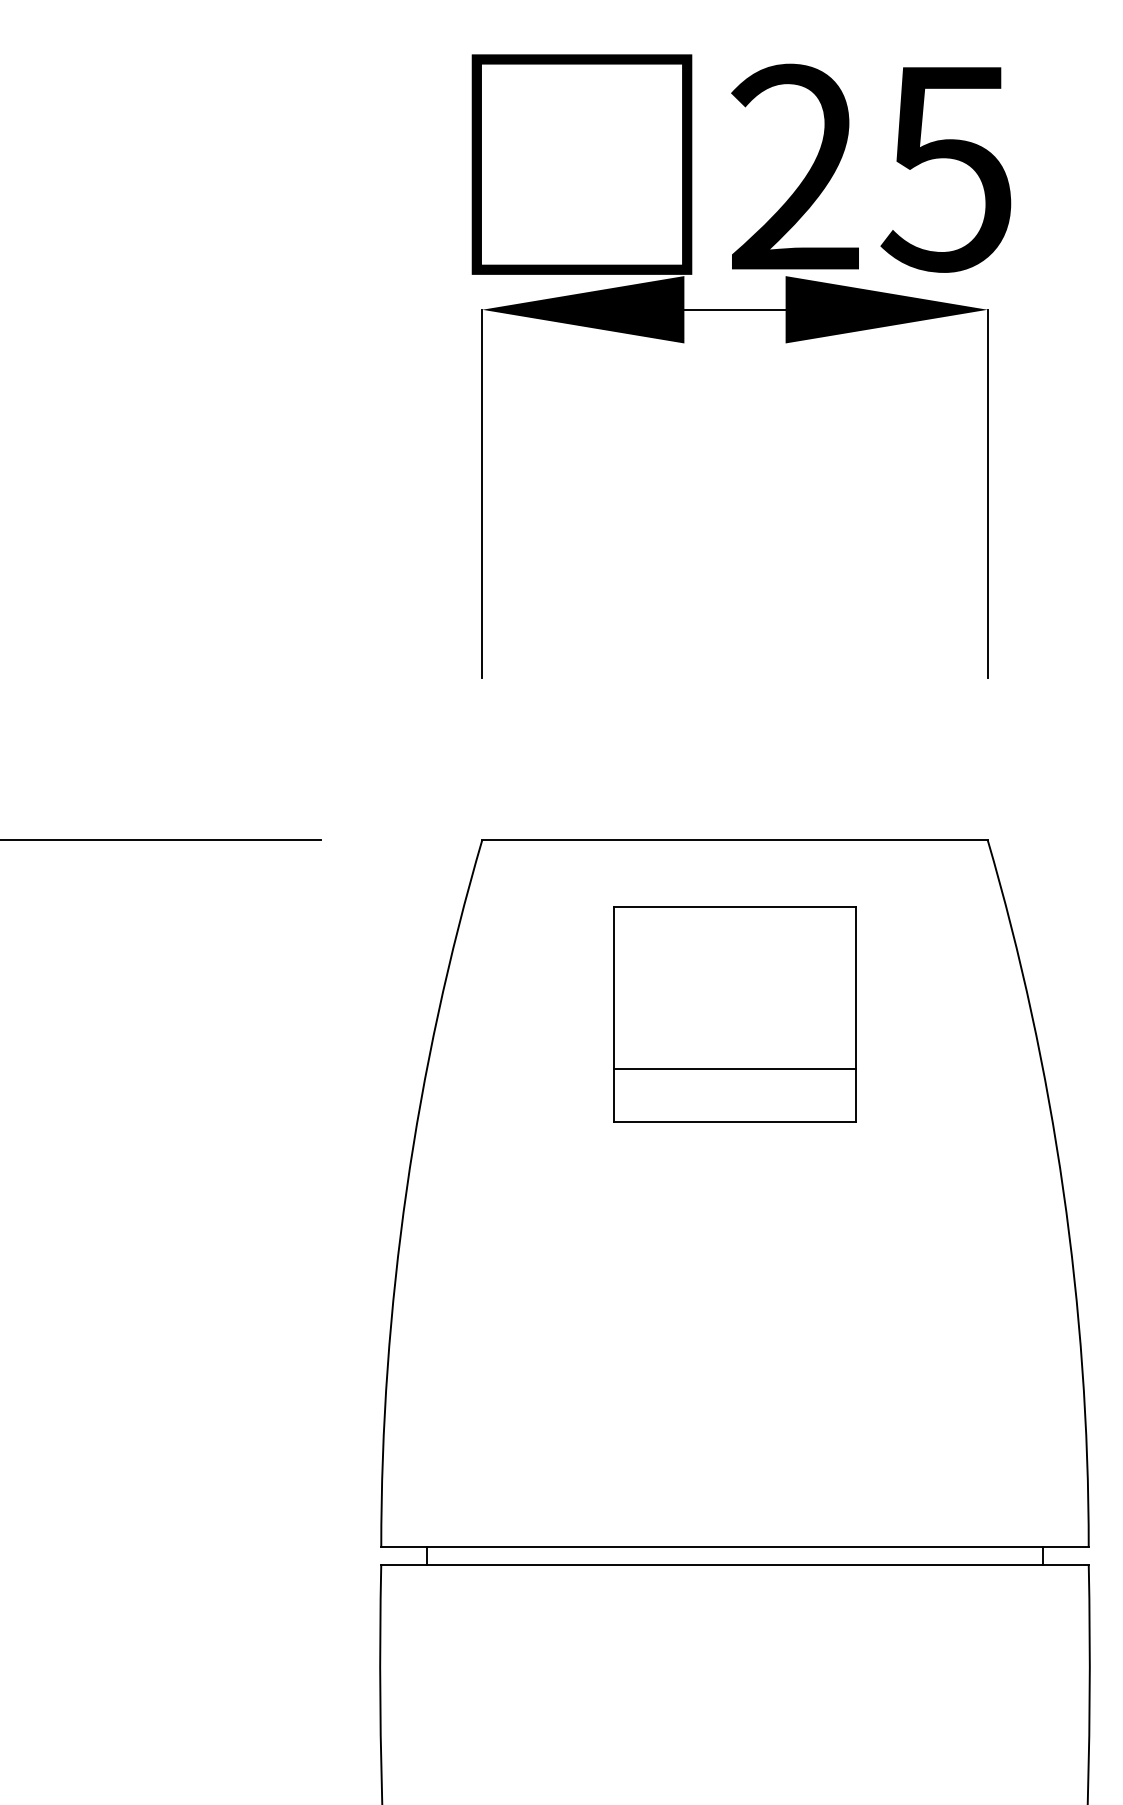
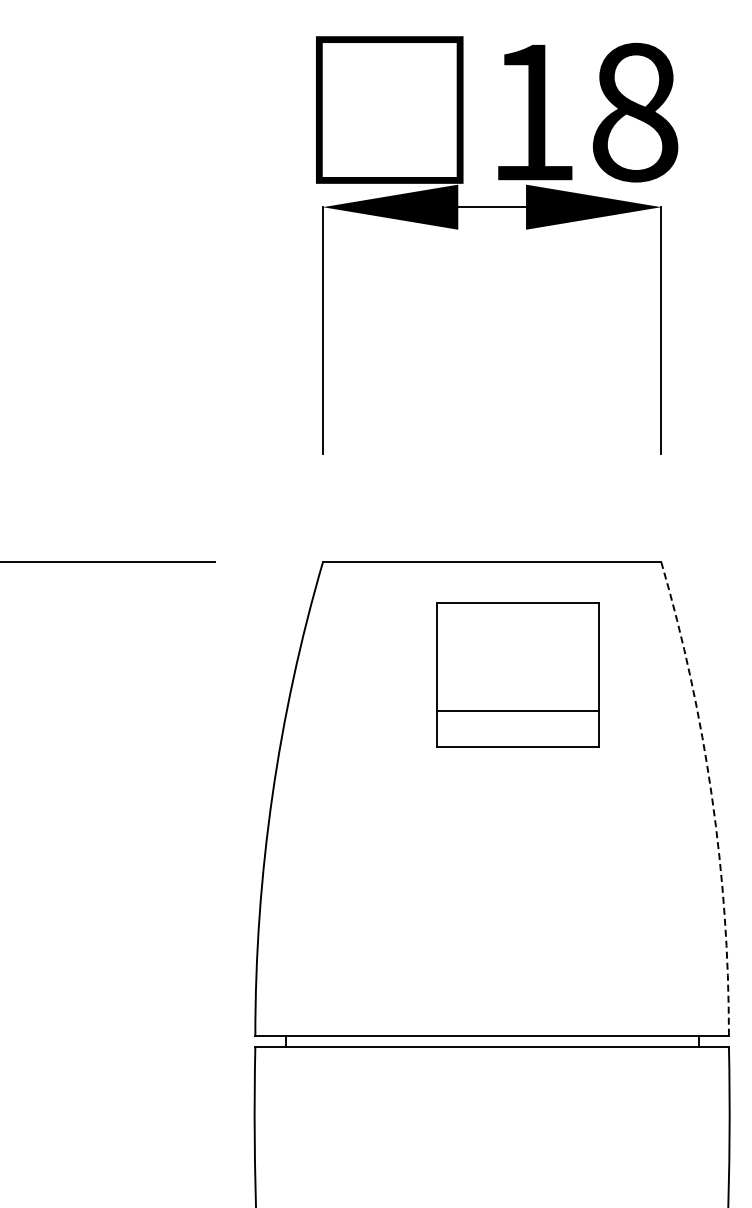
text: (871, 168) -> (583, 112), 25 -> 18
part: (734, 1013) -> (517, 674), moved
arc: (1062, 1190) -> (711, 796), solid -> dashed

